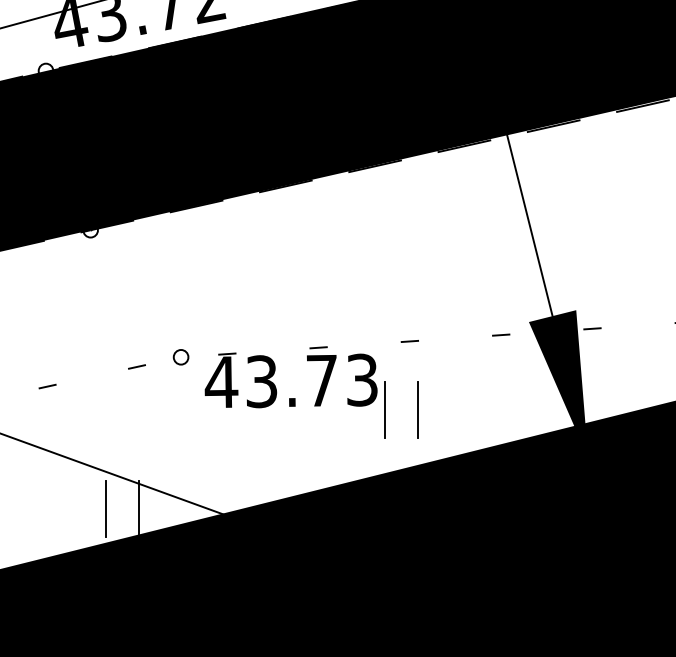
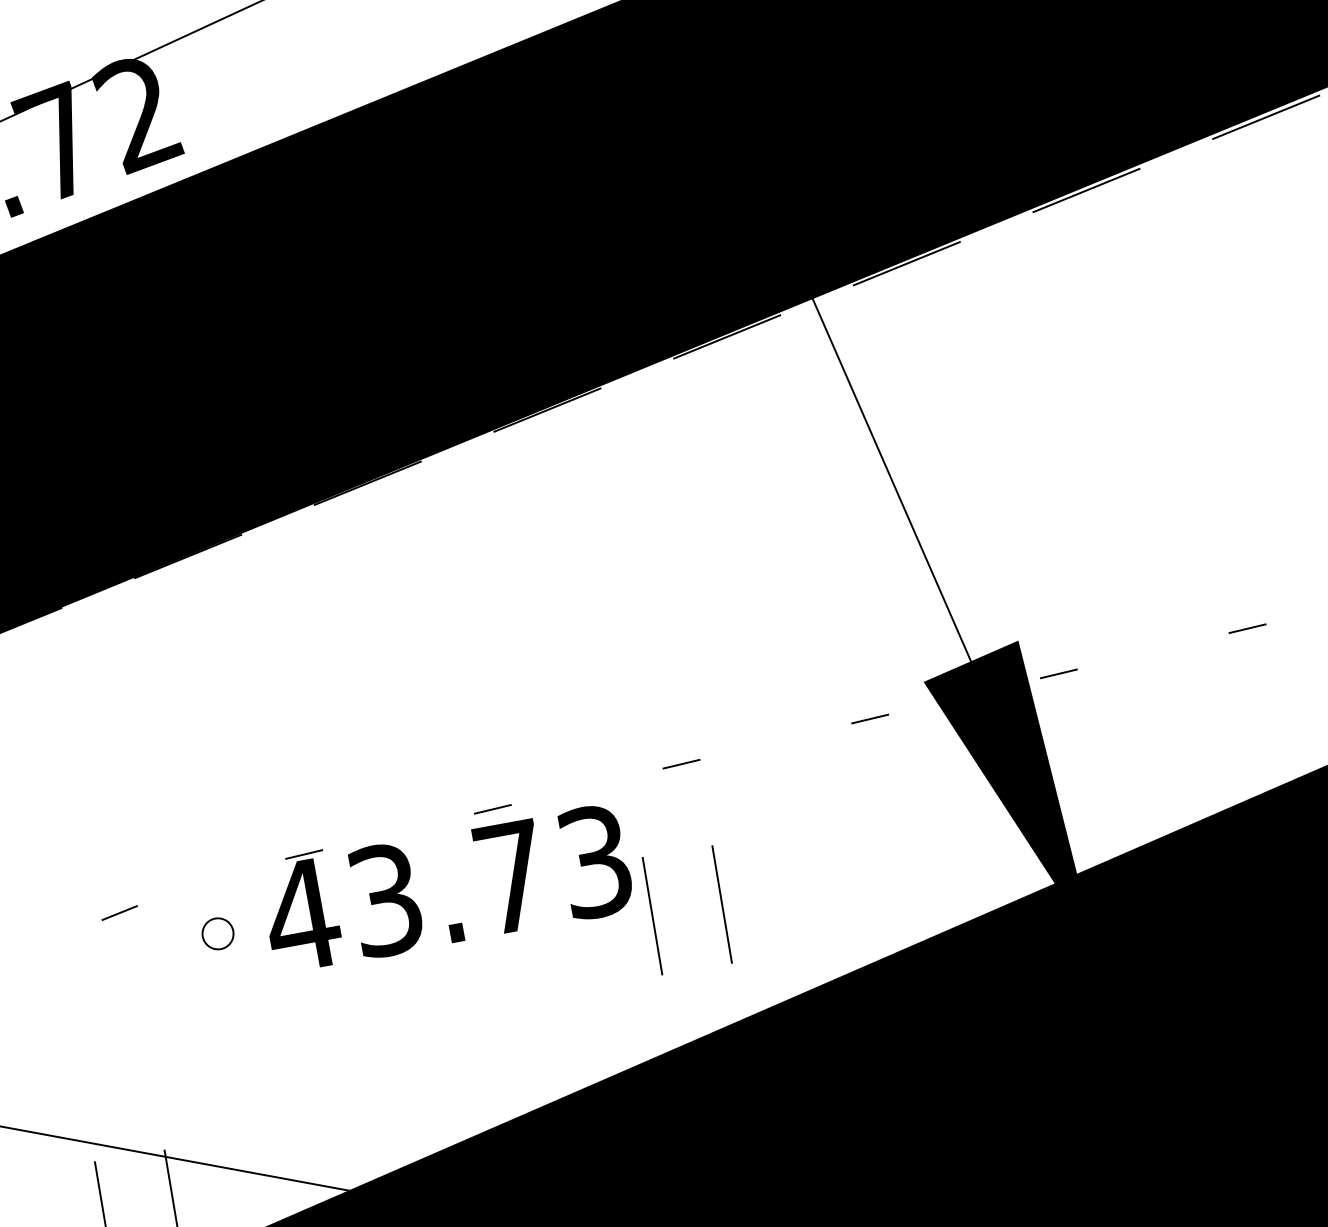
circle: (180, 357) -> (216, 934), moved

